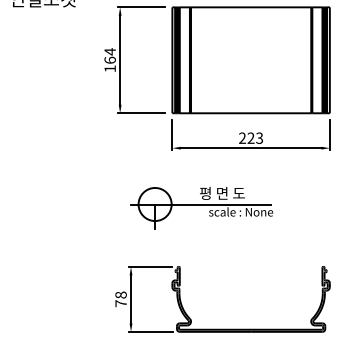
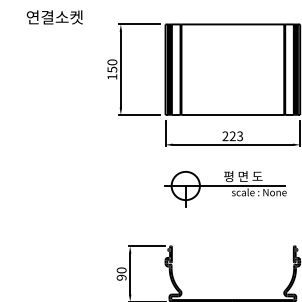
text: (110, 55) -> (112, 65), 164 -> 150
part: (201, 208) -> (225, 189), moved
text: (120, 298) -> (121, 273), 78 -> 90

